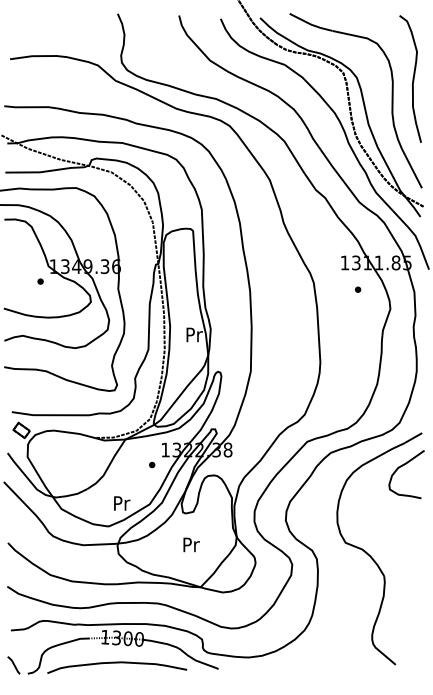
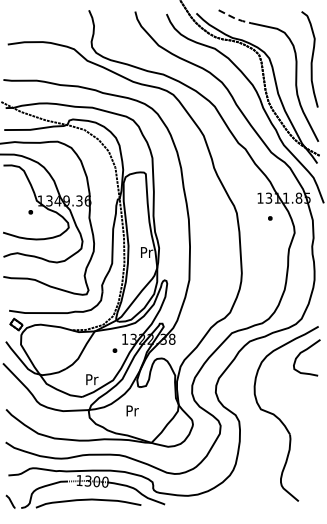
line: (311, 24) -> (235, 18), solid -> dashed
text: (191, 544) -> (132, 410), moved

